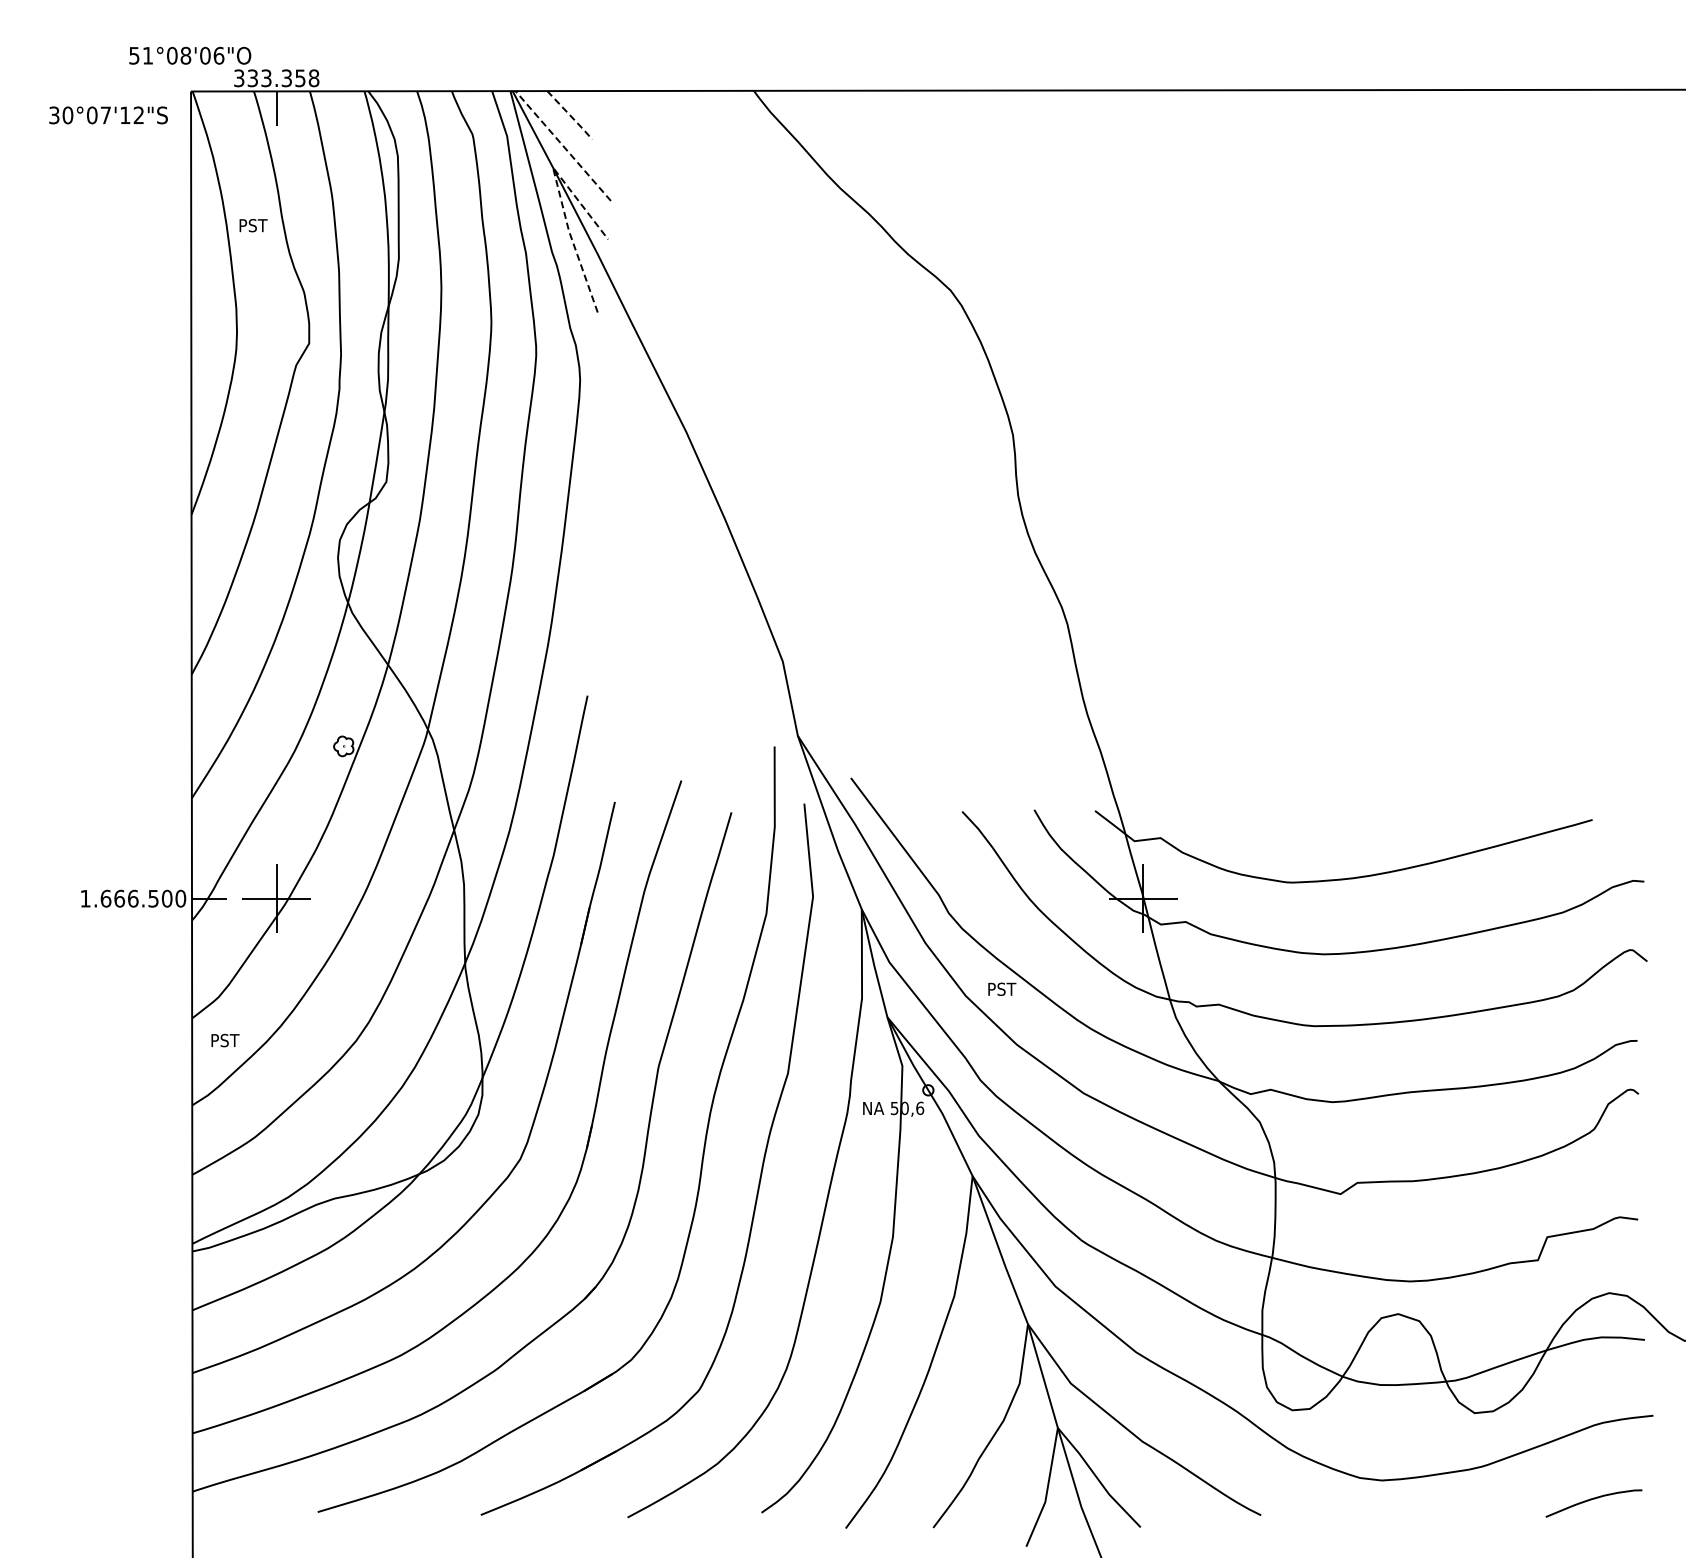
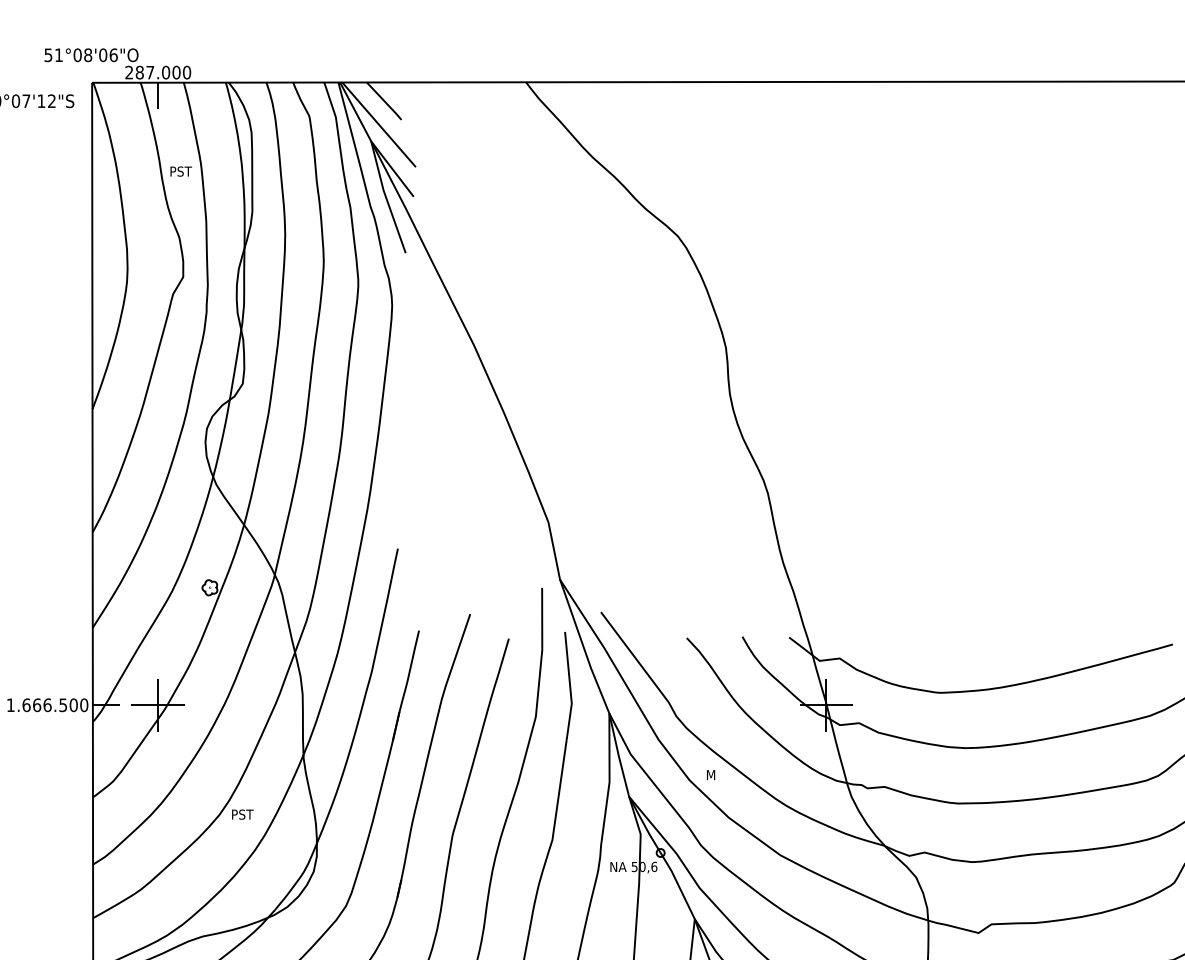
text: (276, 78) -> (158, 72), 333.358 -> 287.000
line: (570, 115) -> (384, 101), dashed -> solid
line: (563, 146) -> (379, 125), dashed -> solid
line: (560, 197) -> (377, 164), dashed -> solid
text: (253, 225) -> (181, 171), moved
text: (1002, 988) -> (717, 774), PST -> M
text: (225, 1040) -> (242, 814), moved

